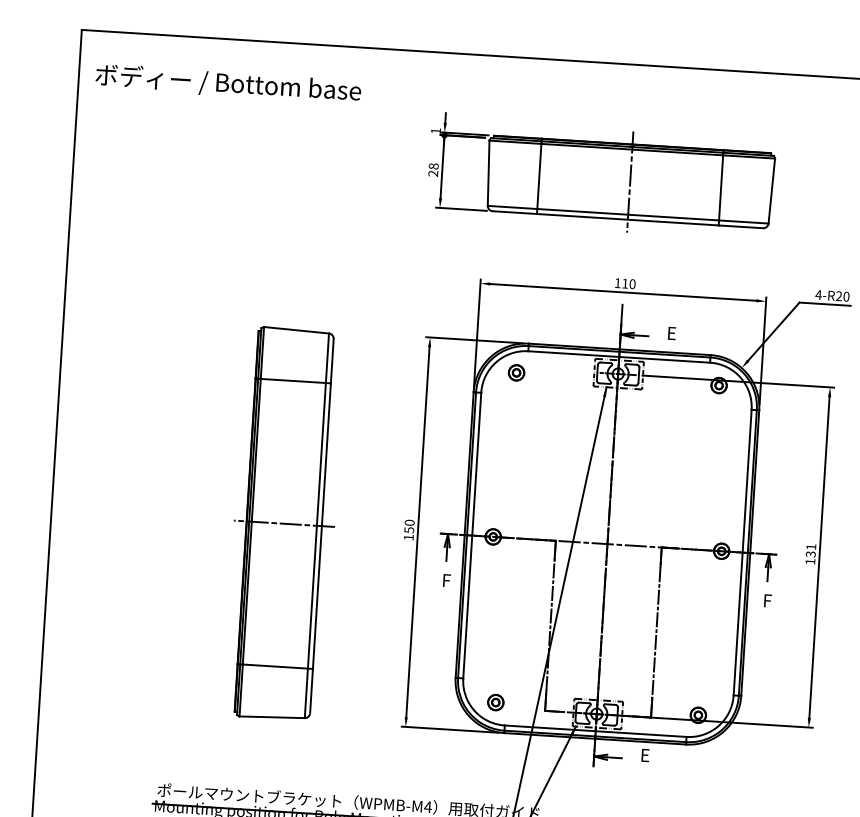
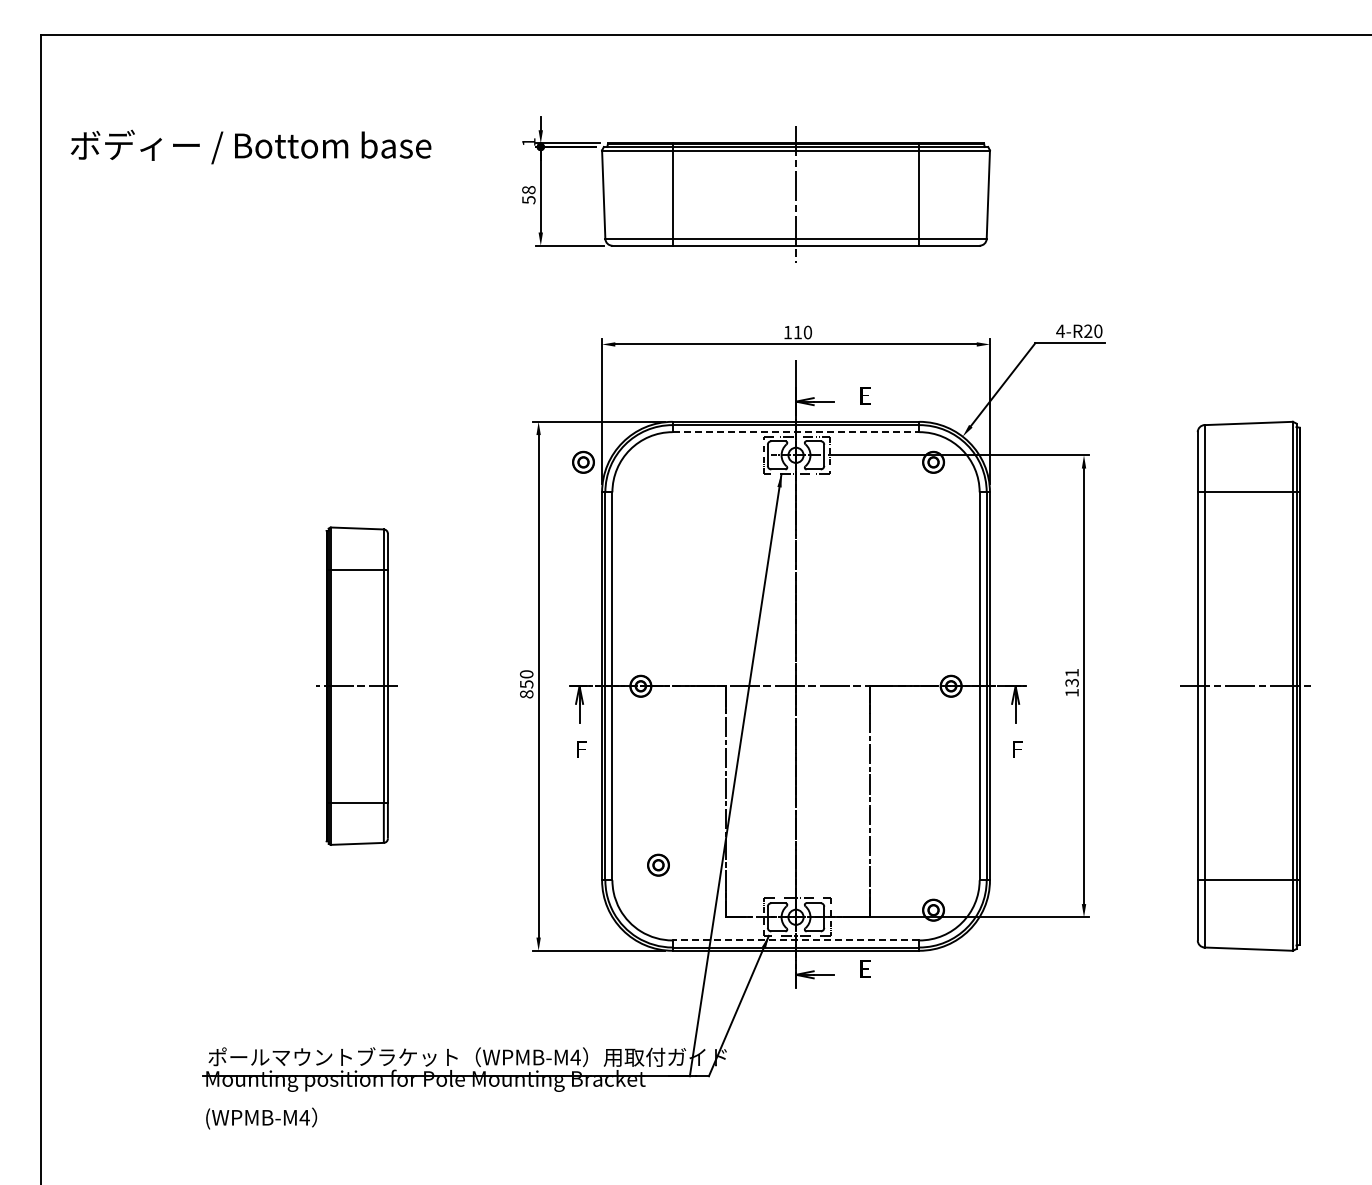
text: (228, 83) -> (250, 146), moved
text: (432, 174) -> (528, 200), 28 -> 58
line: (619, 357) -> (796, 432), solid -> dashed
part: (516, 372) -> (583, 461), moved
part: (284, 523) -> (357, 685), size x0.6
text: (408, 537) -> (526, 694), 150 -> 850
part: (495, 702) -> (658, 864), moved
line: (595, 731) -> (795, 940), solid -> dashed

